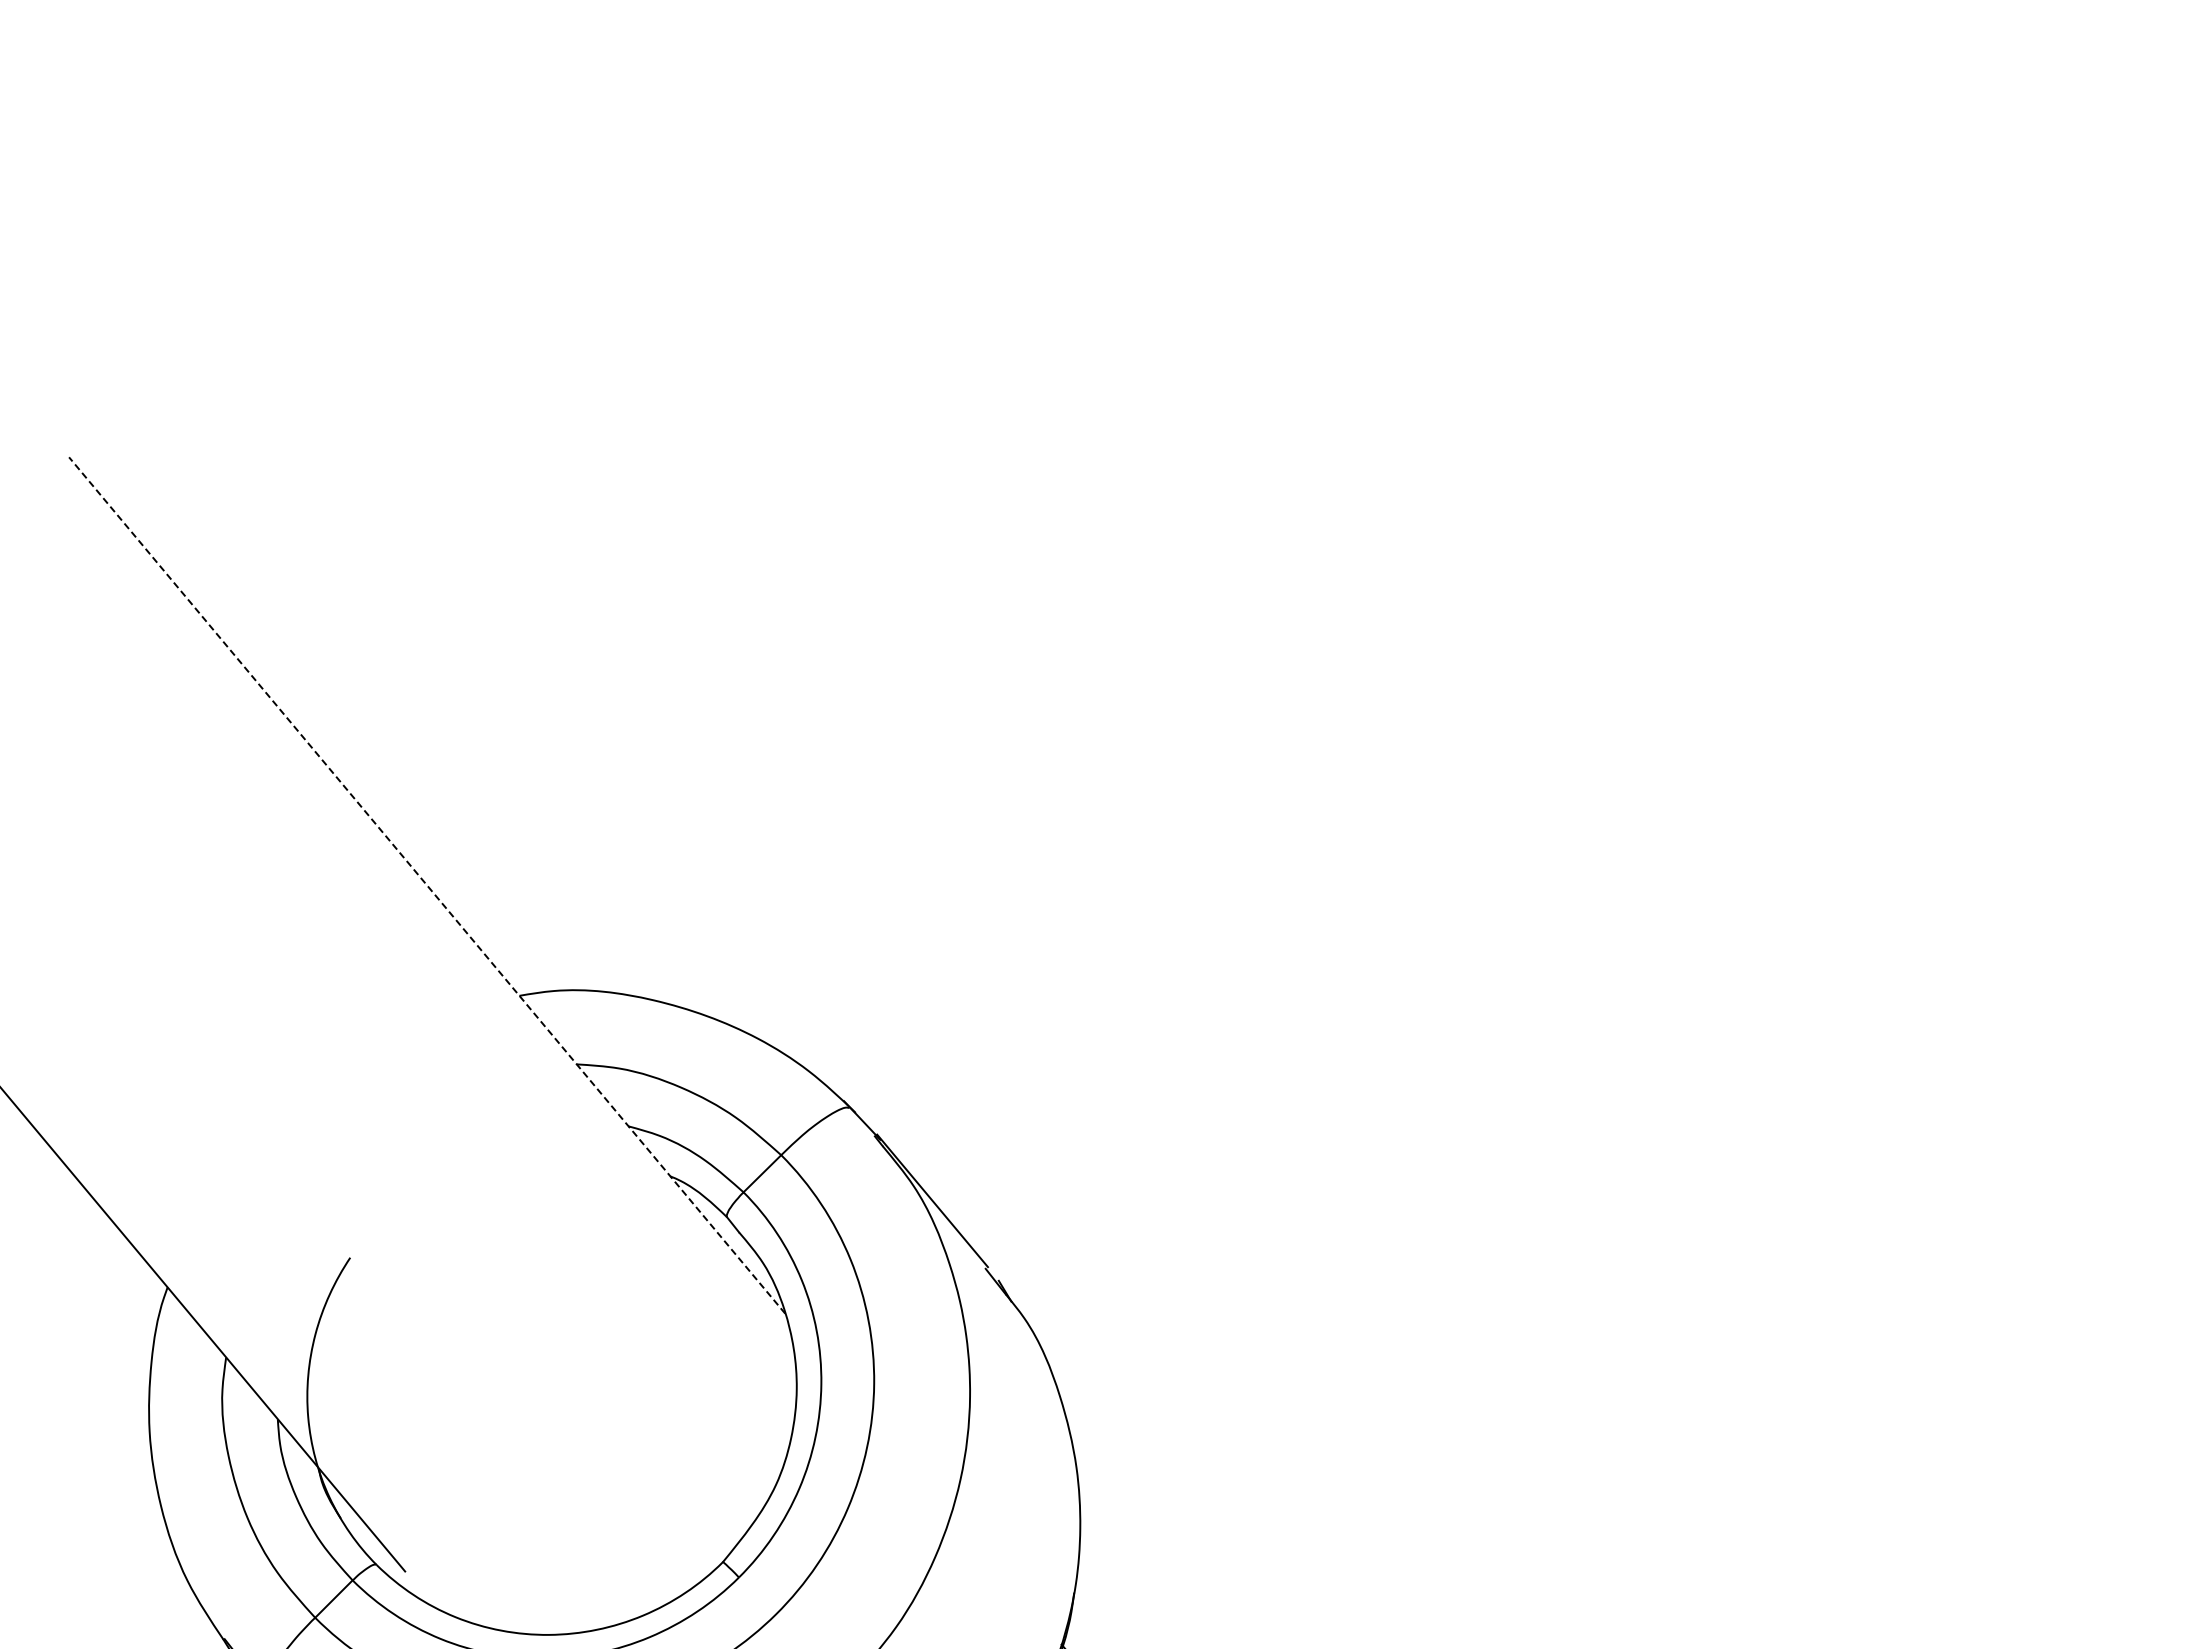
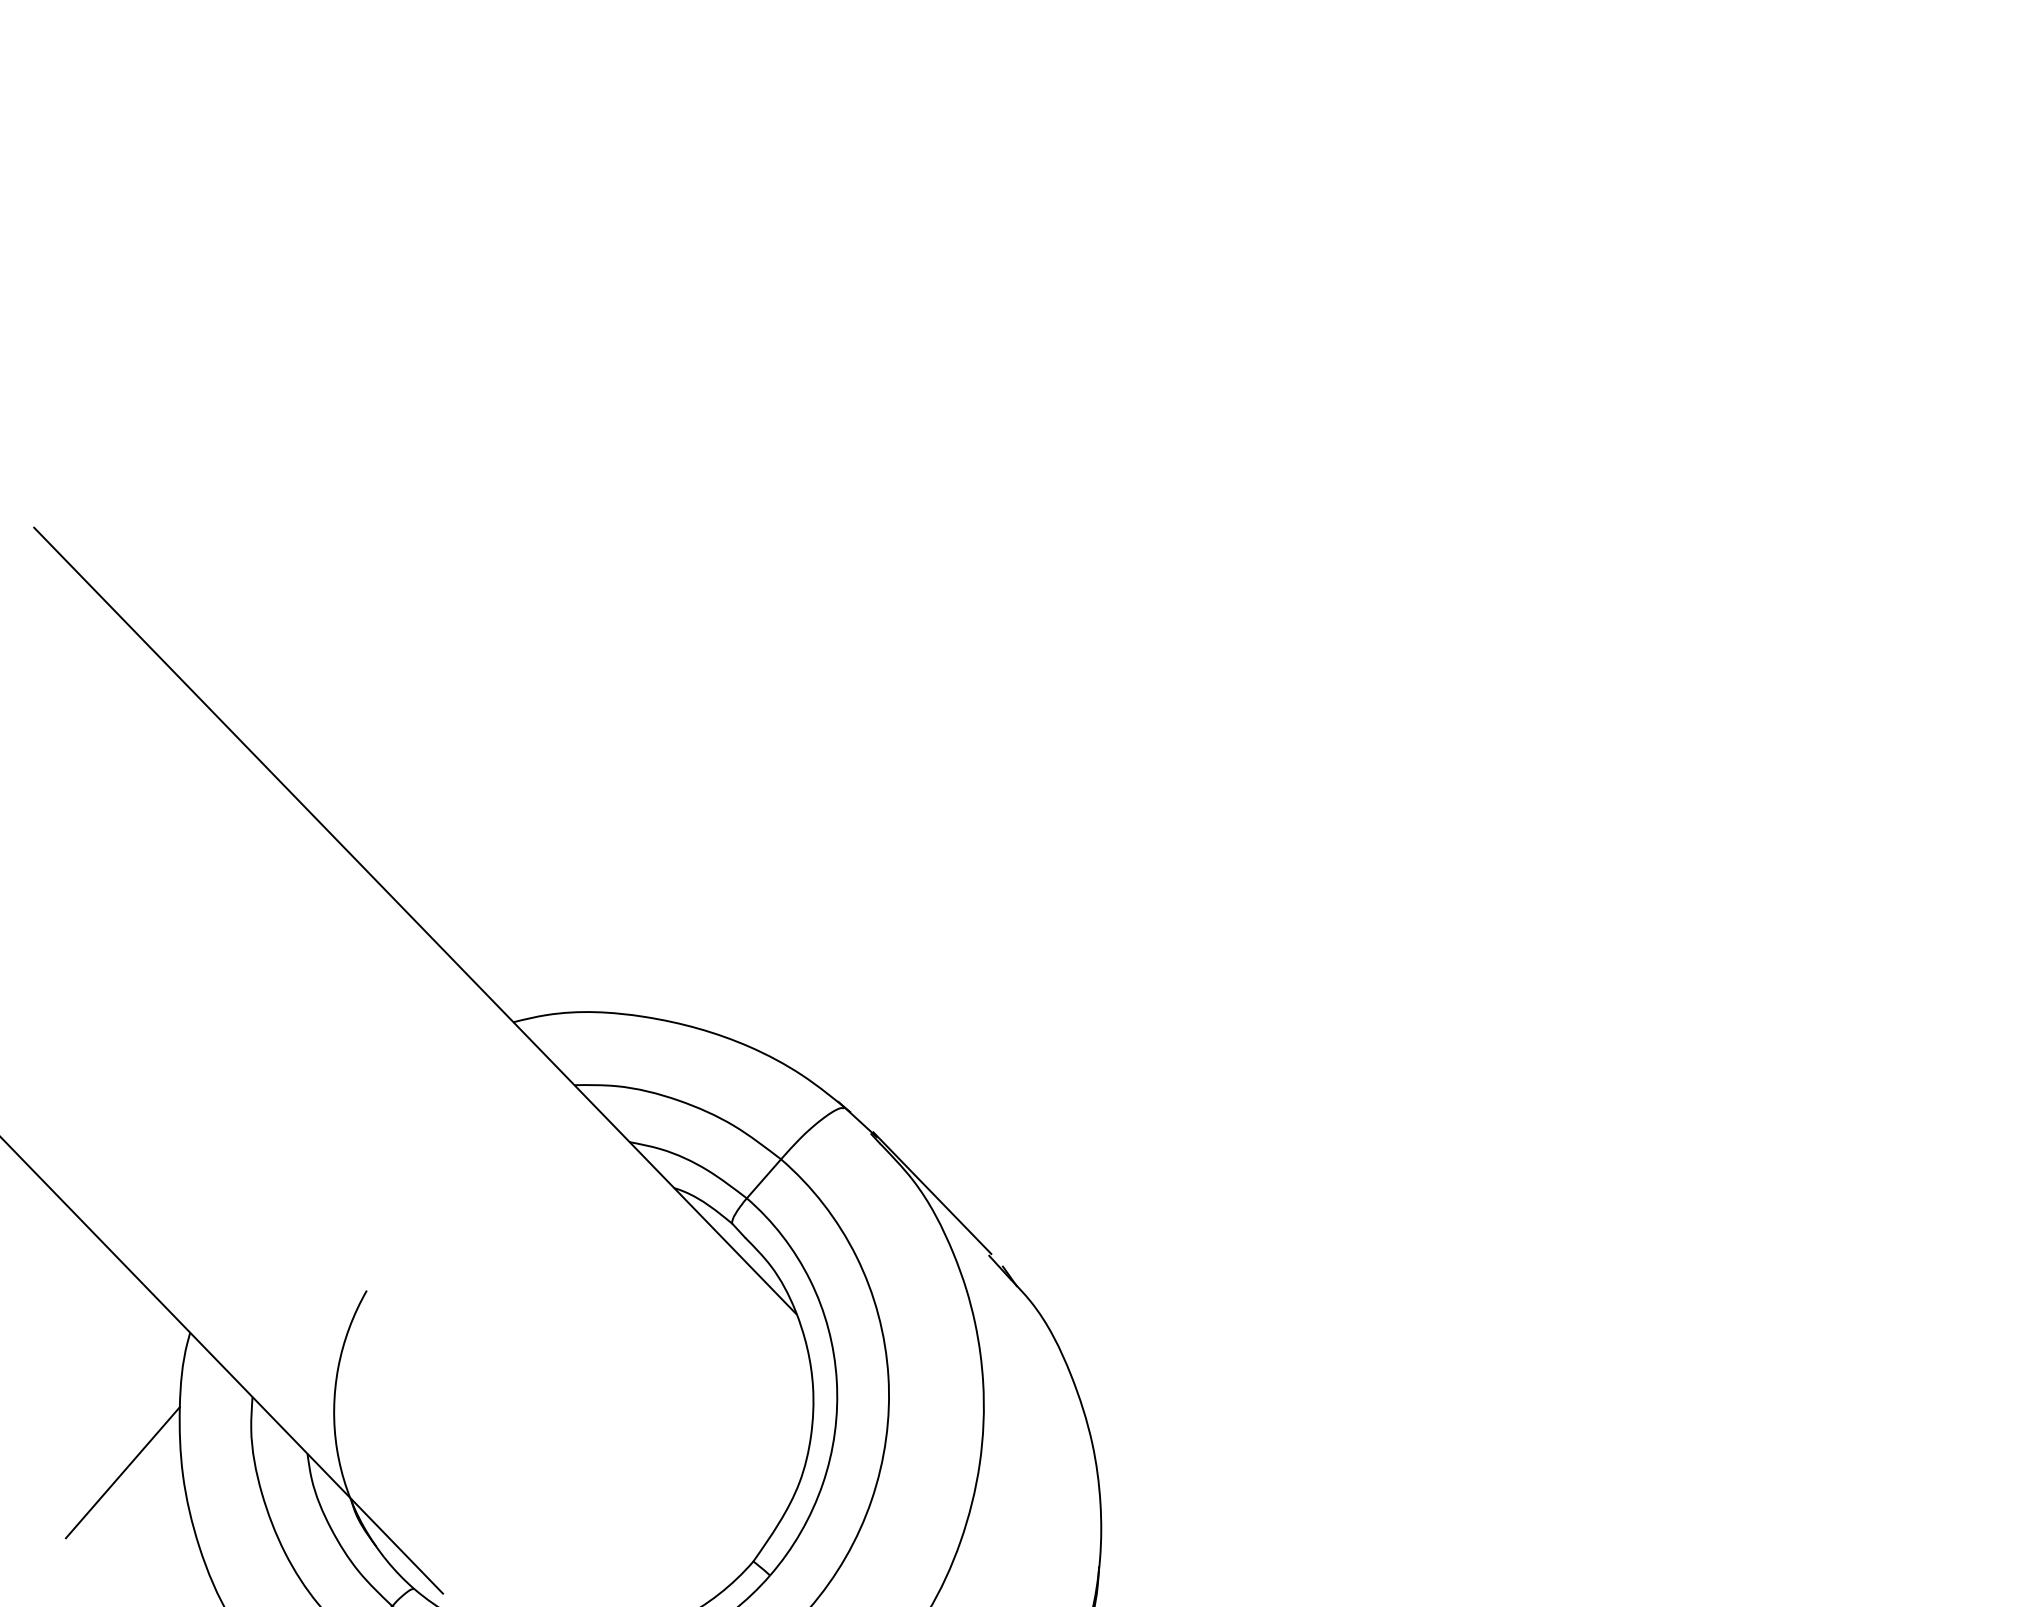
line: (426, 885) -> (414, 920), dashed -> solid
line: (88, 1424) -> (122, 1472), added

